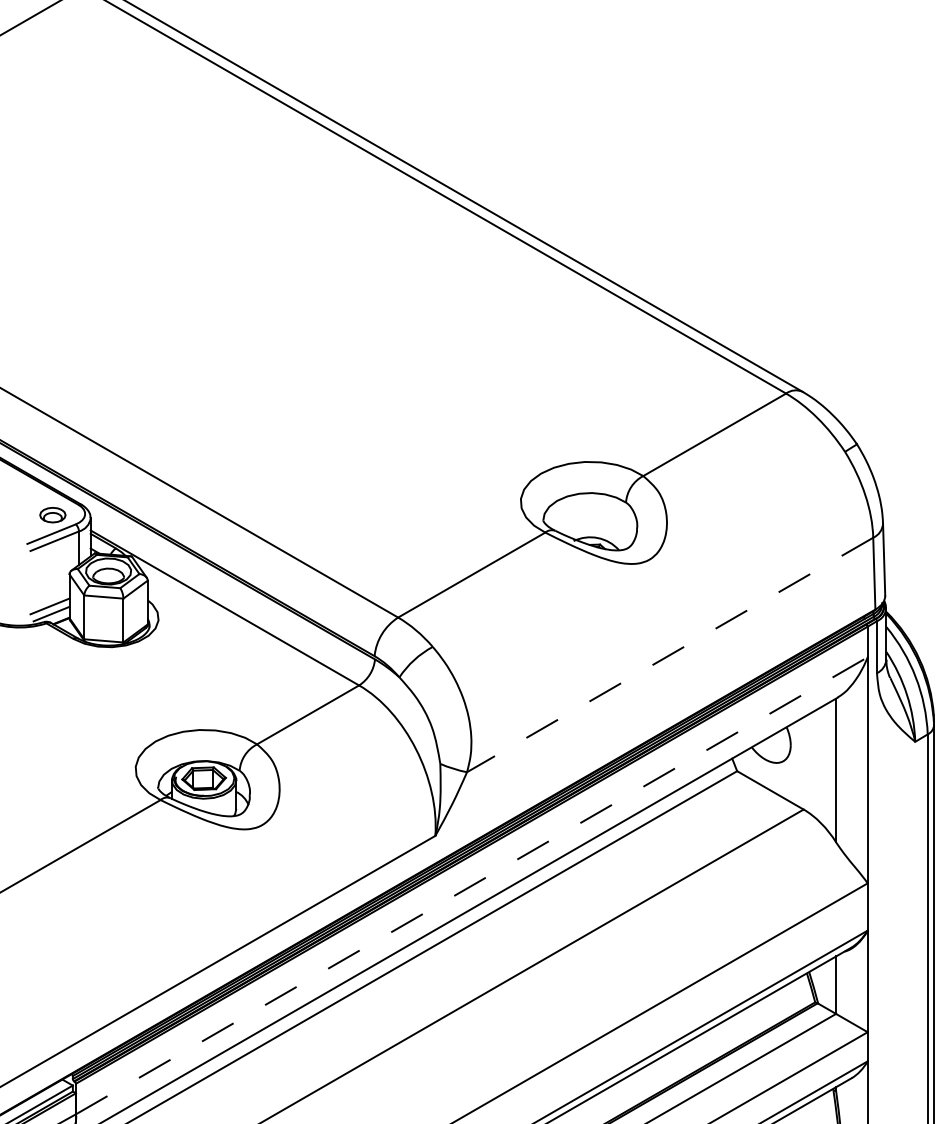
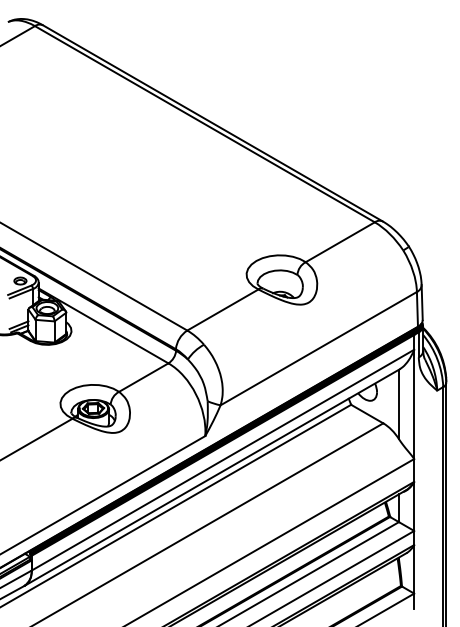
line: (669, 654) -> (318, 348), dashed -> solid
line: (470, 886) -> (222, 460), dashed -> solid

